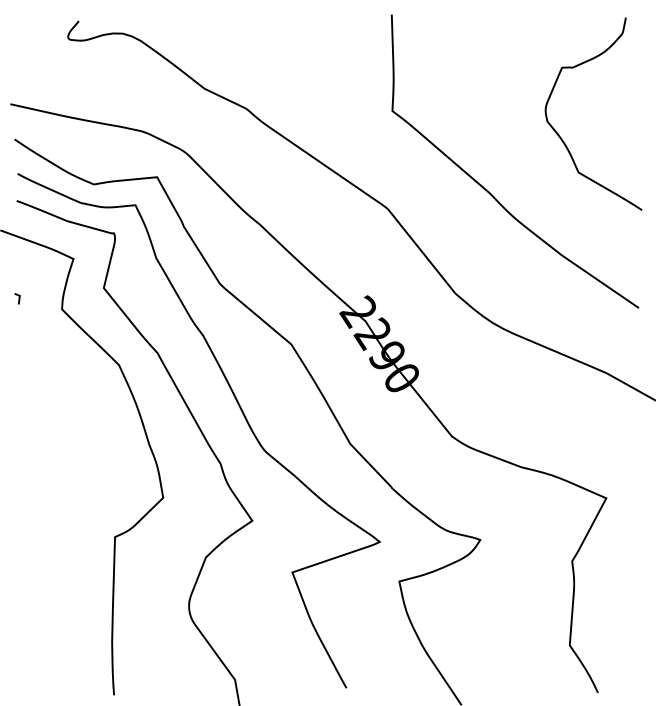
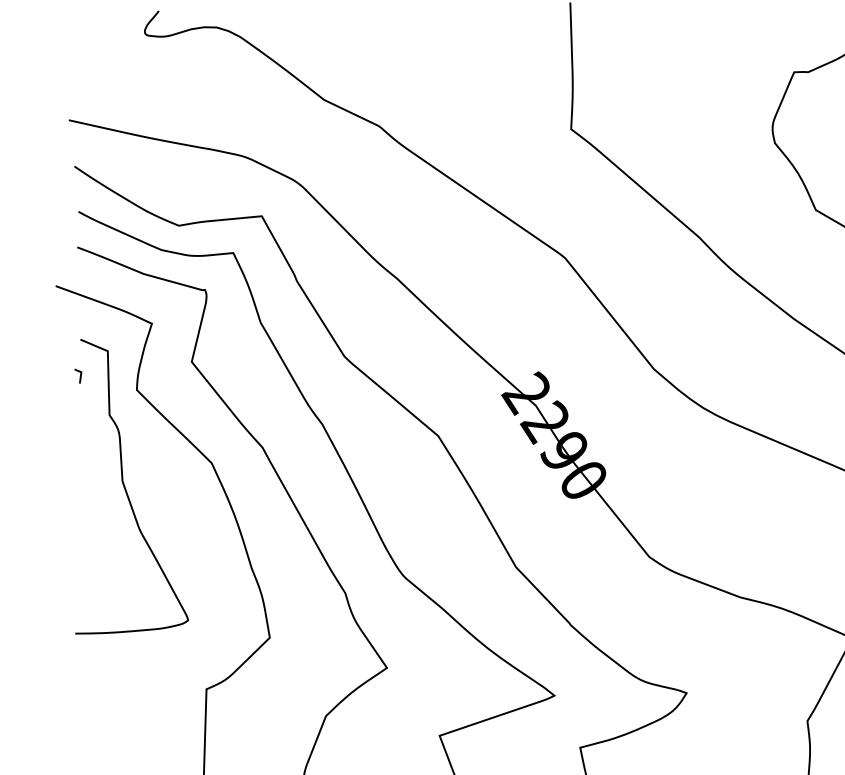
curve: (54, 384) -> (126, 488), added

